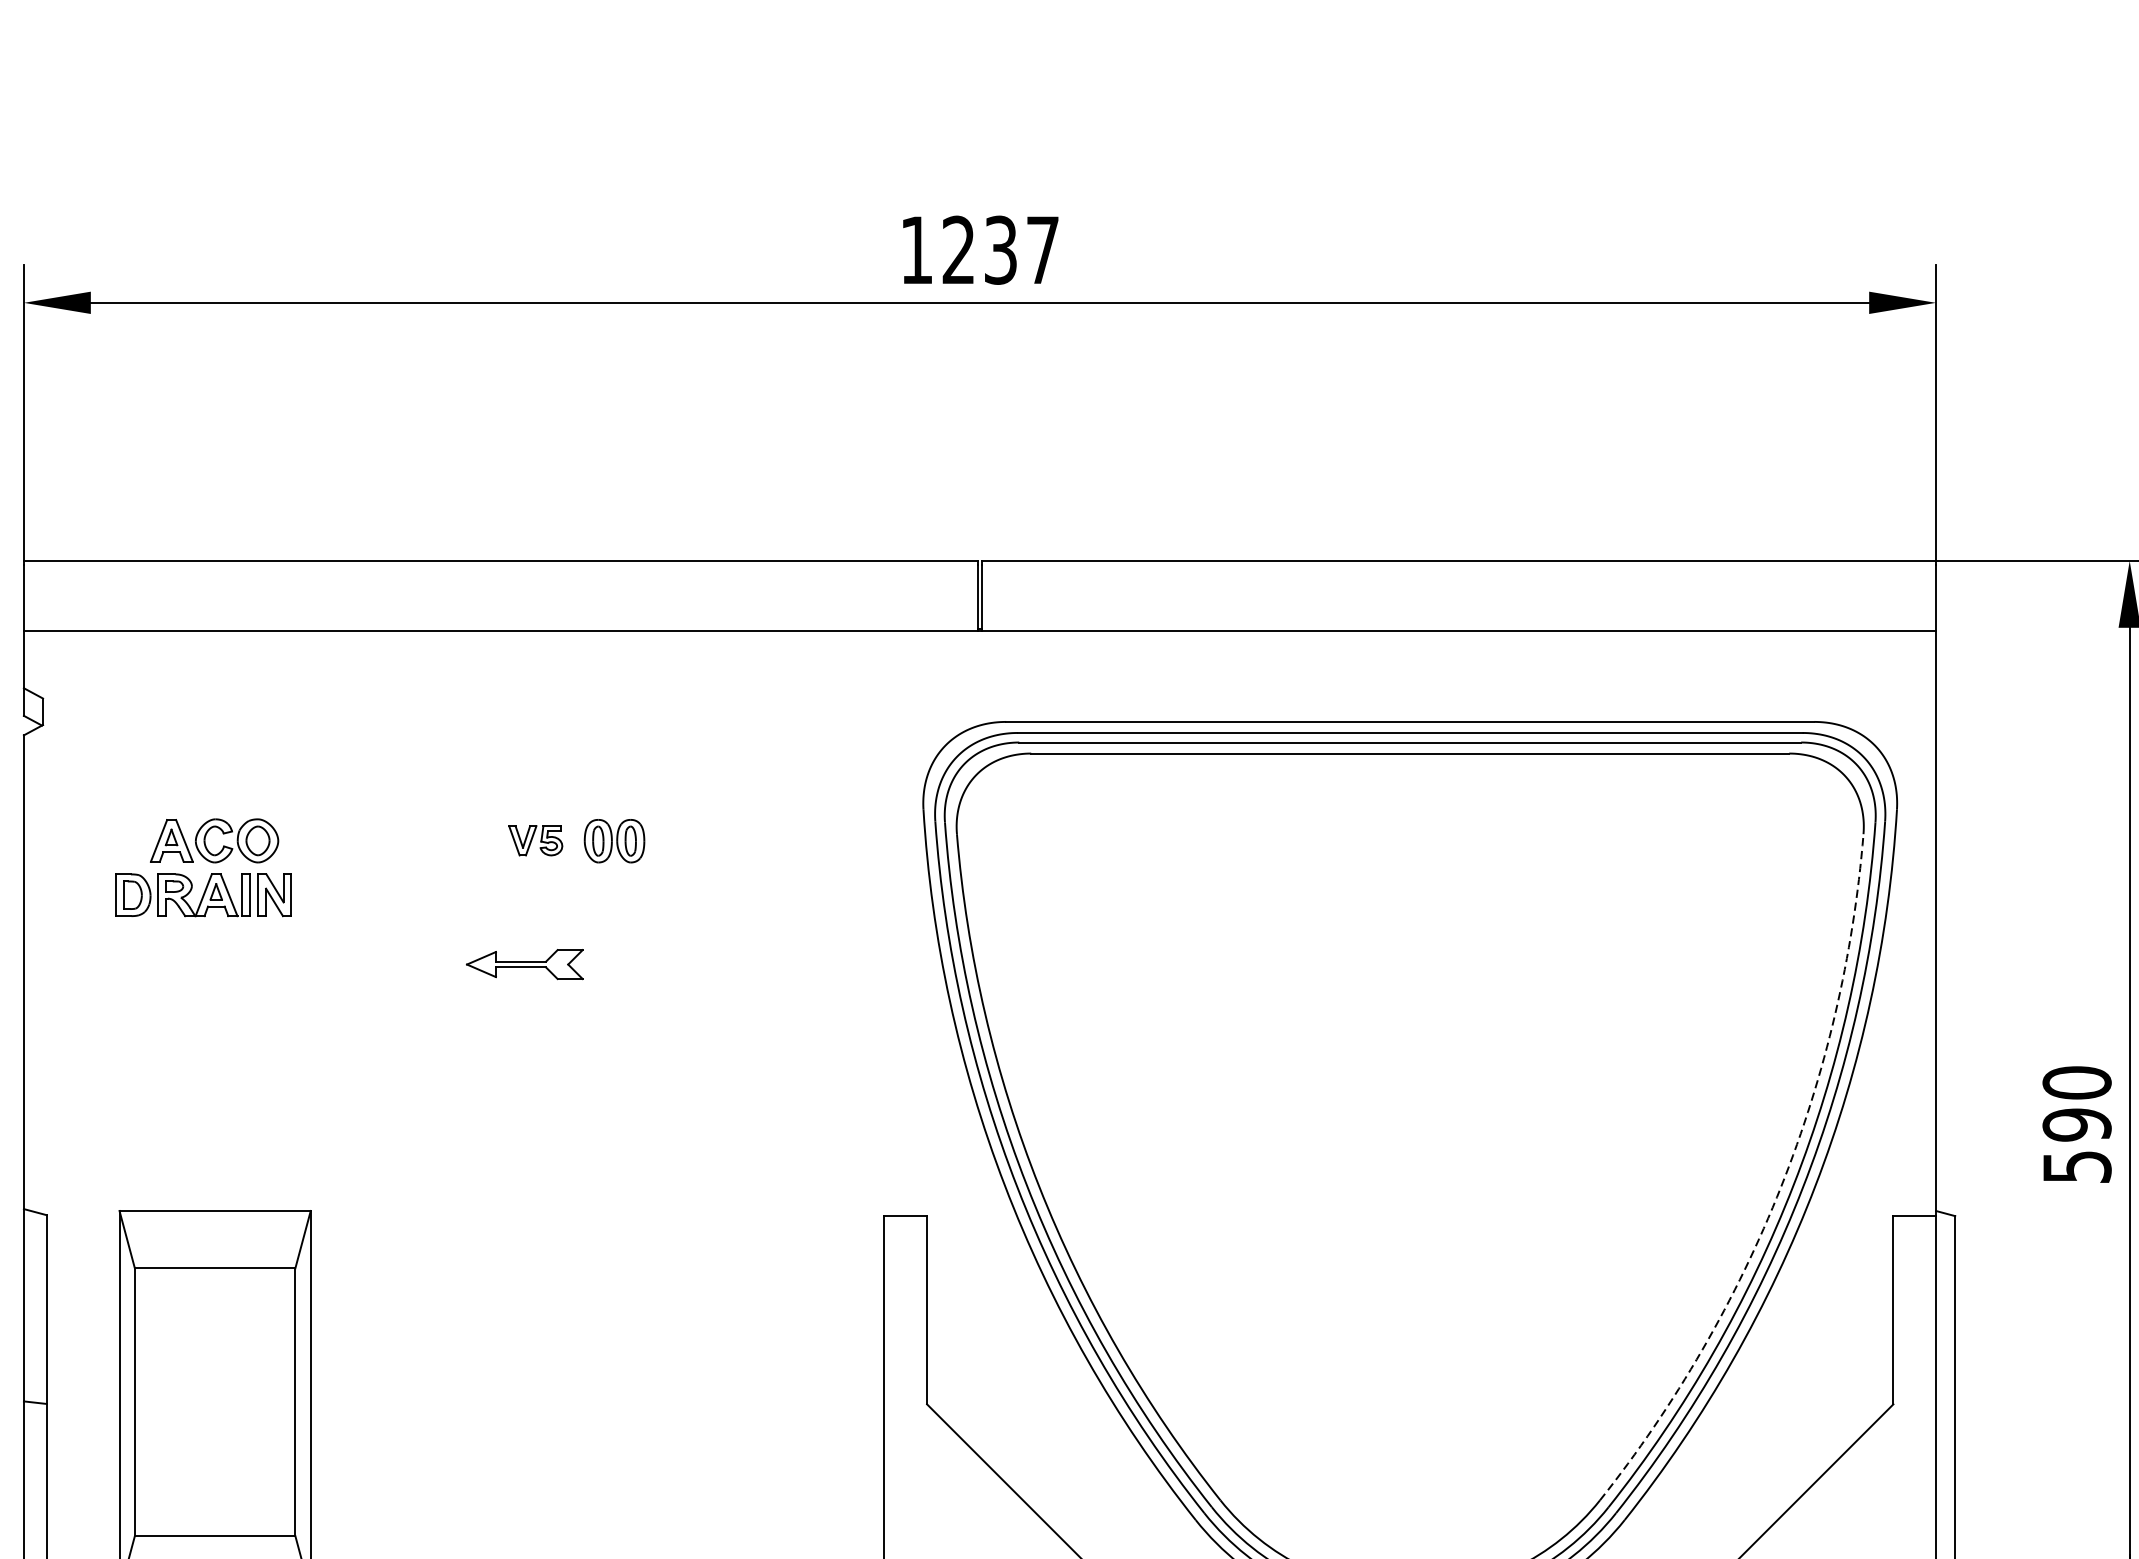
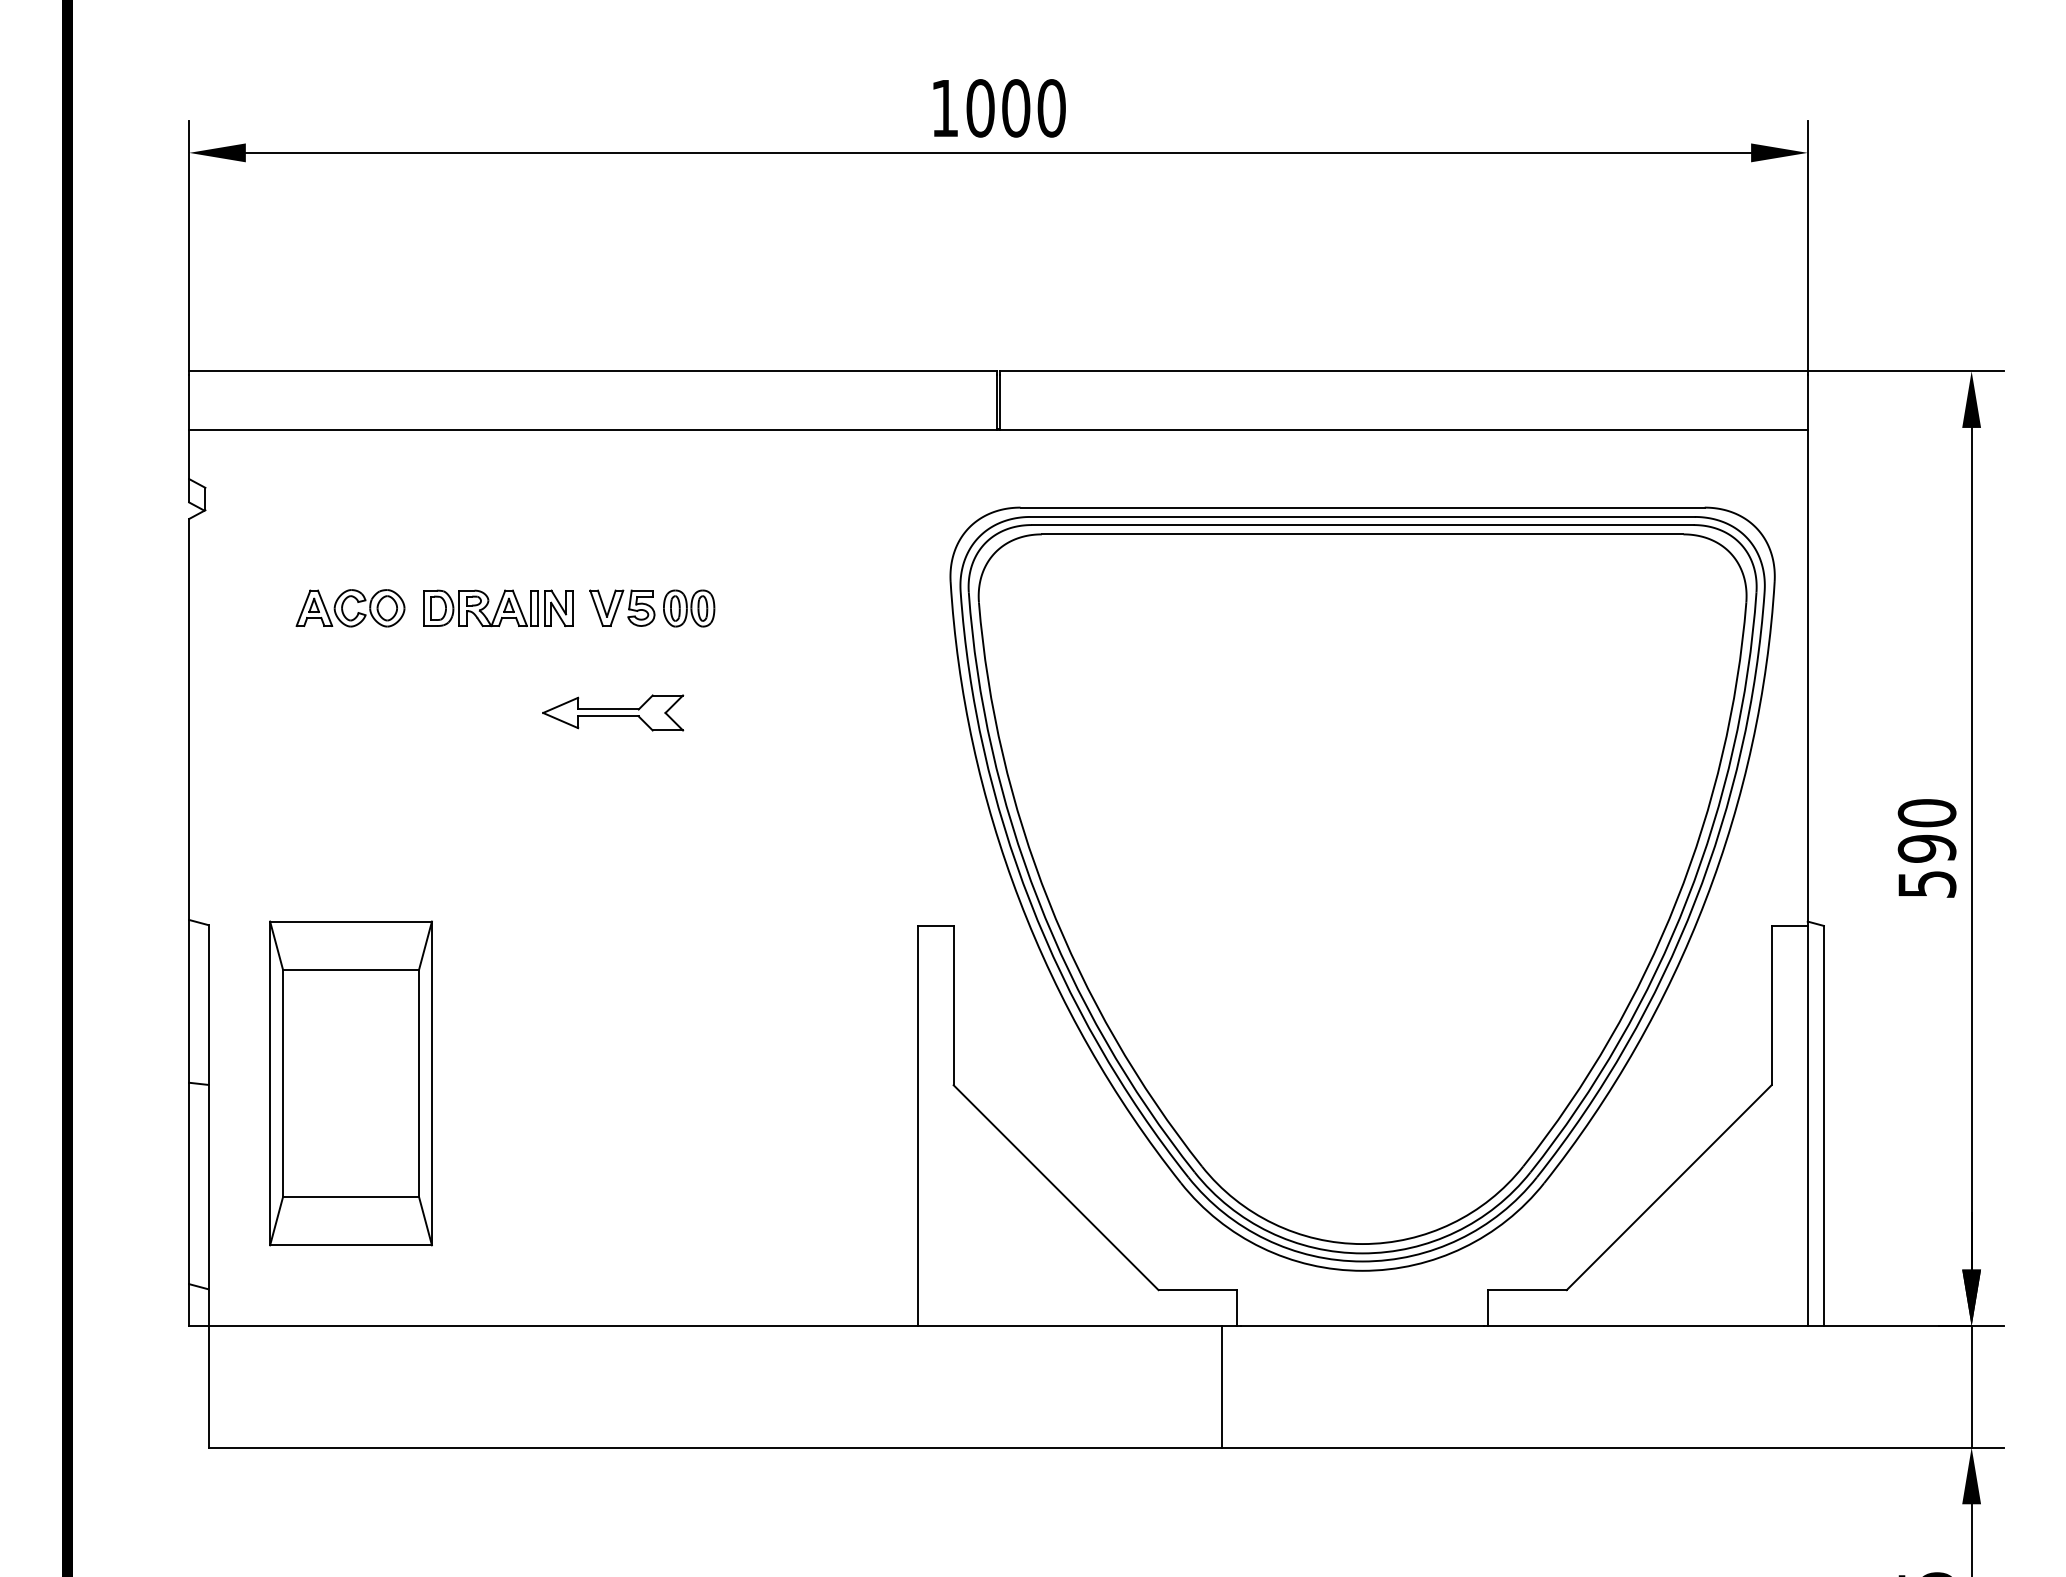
text: (1000, 250) -> (1015, 108), 1237 -> 1000
part: (535, 839) -> (622, 607), size x1.43
part: (203, 895) -> (498, 608), moved
part: (525, 963) -> (613, 712), size x1.43
arc: (1781, 1187) -> (1676, 901), dashed -> solid

